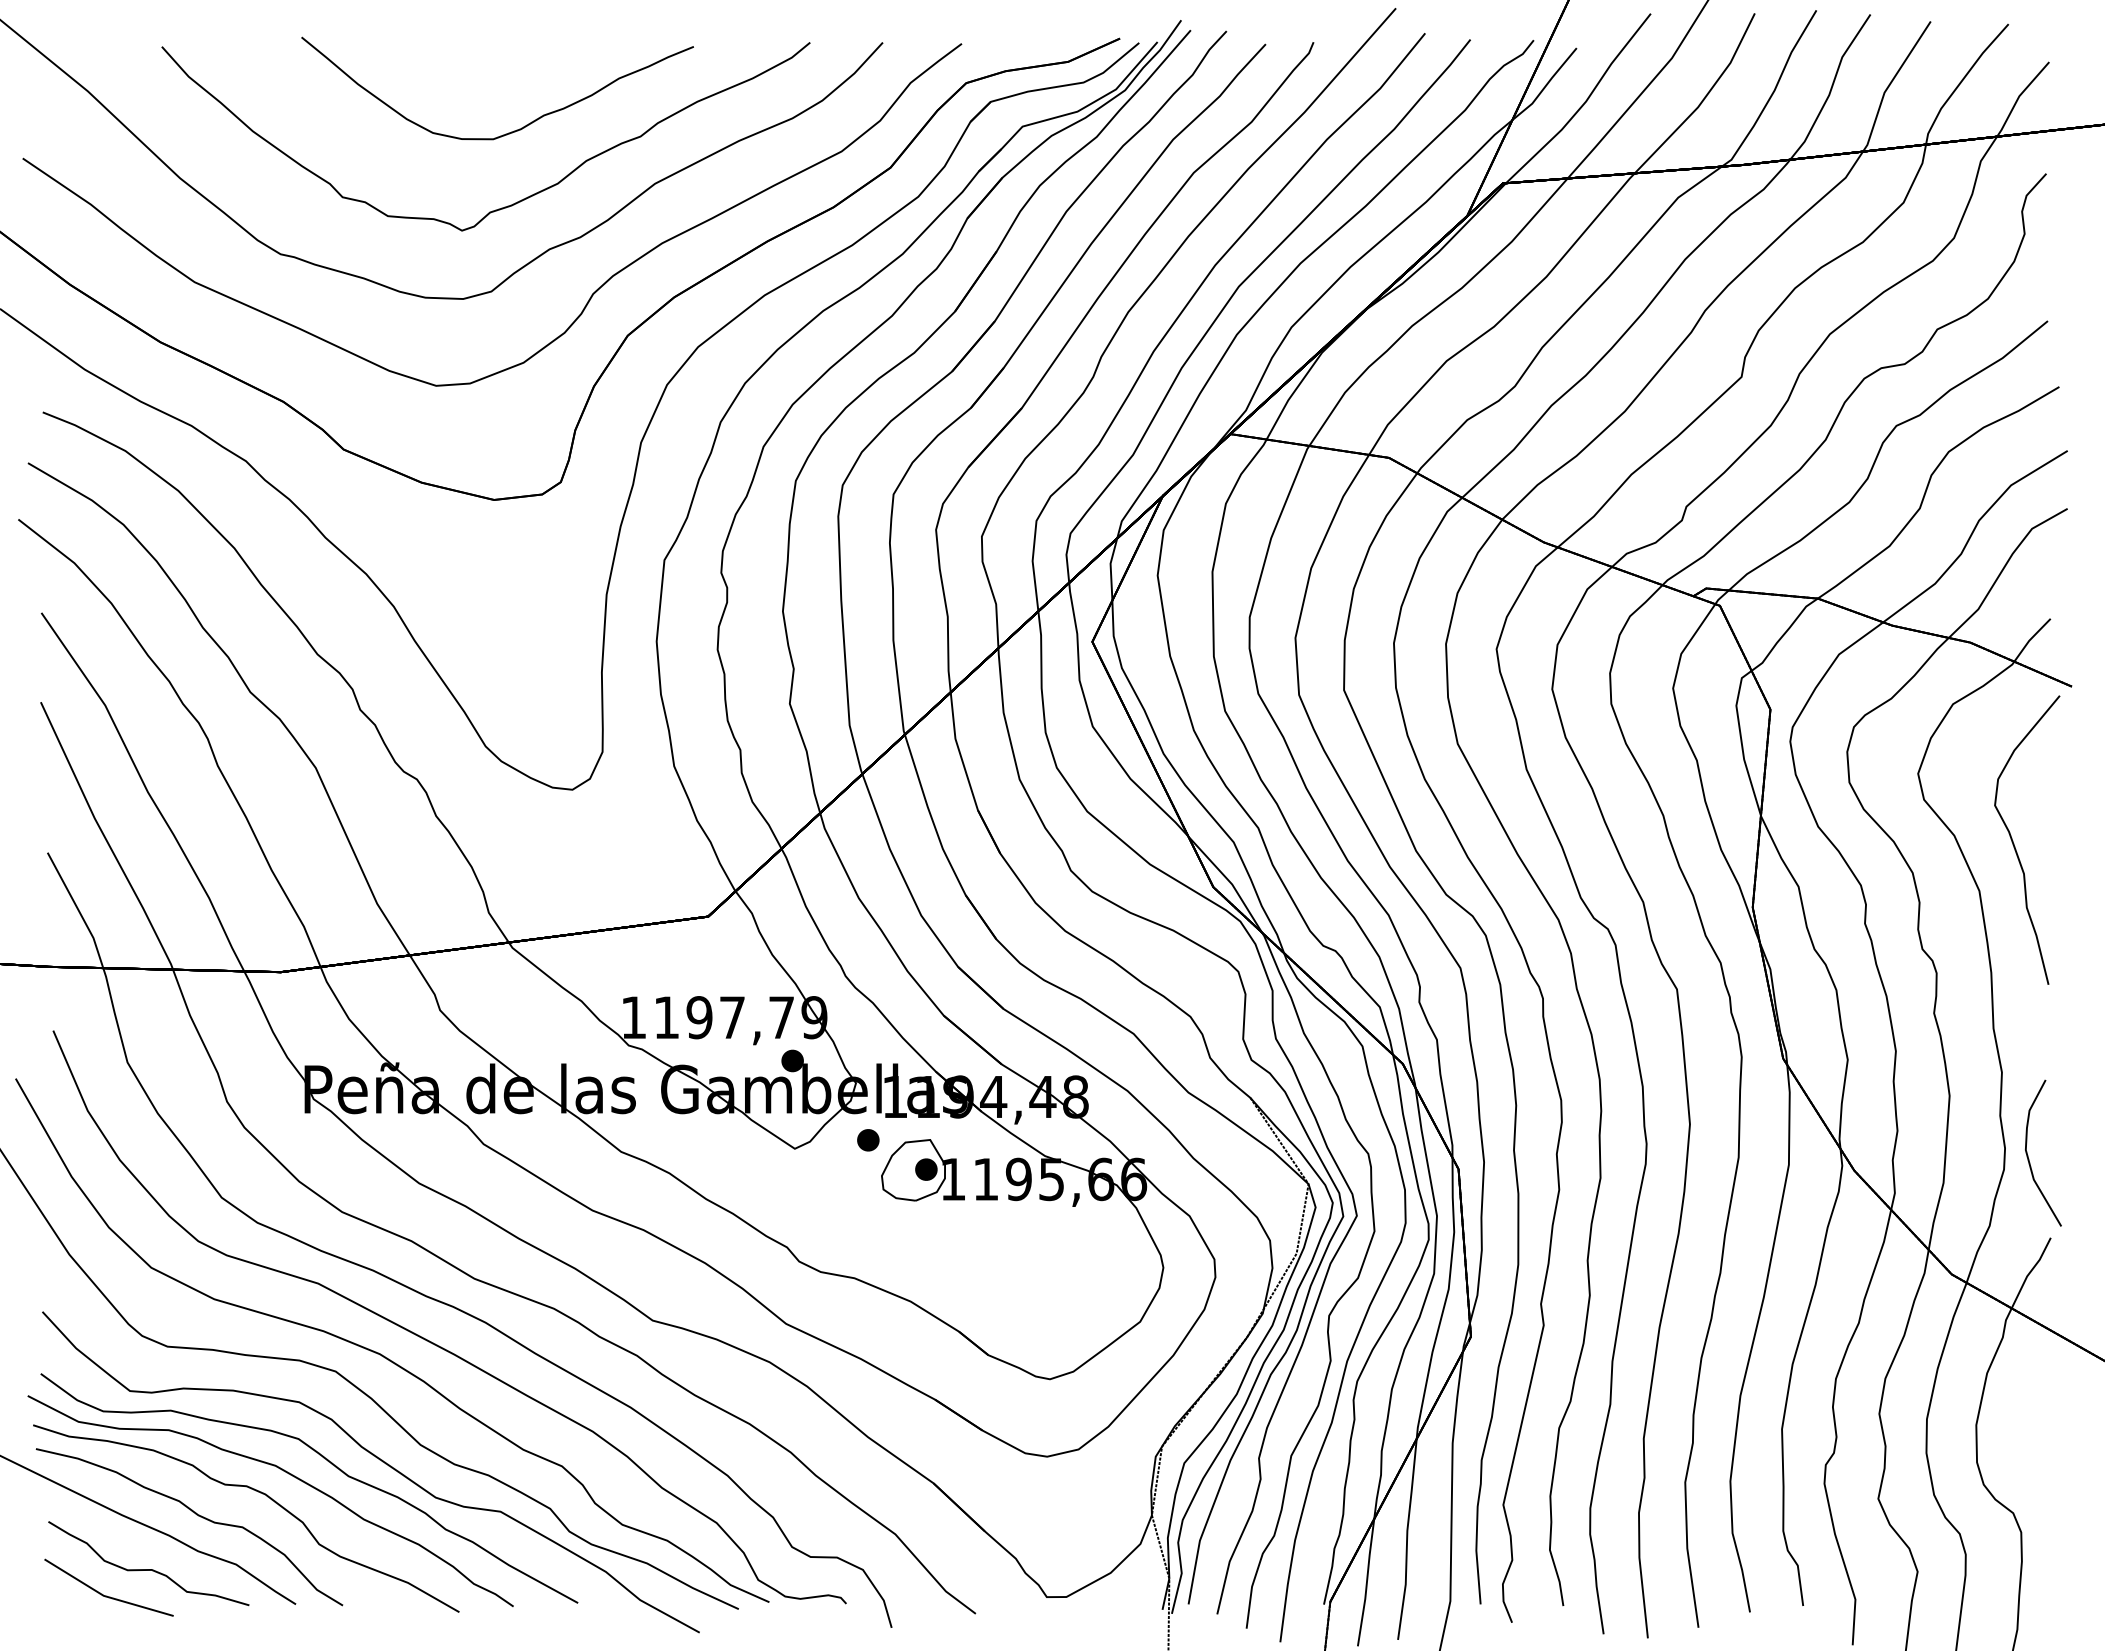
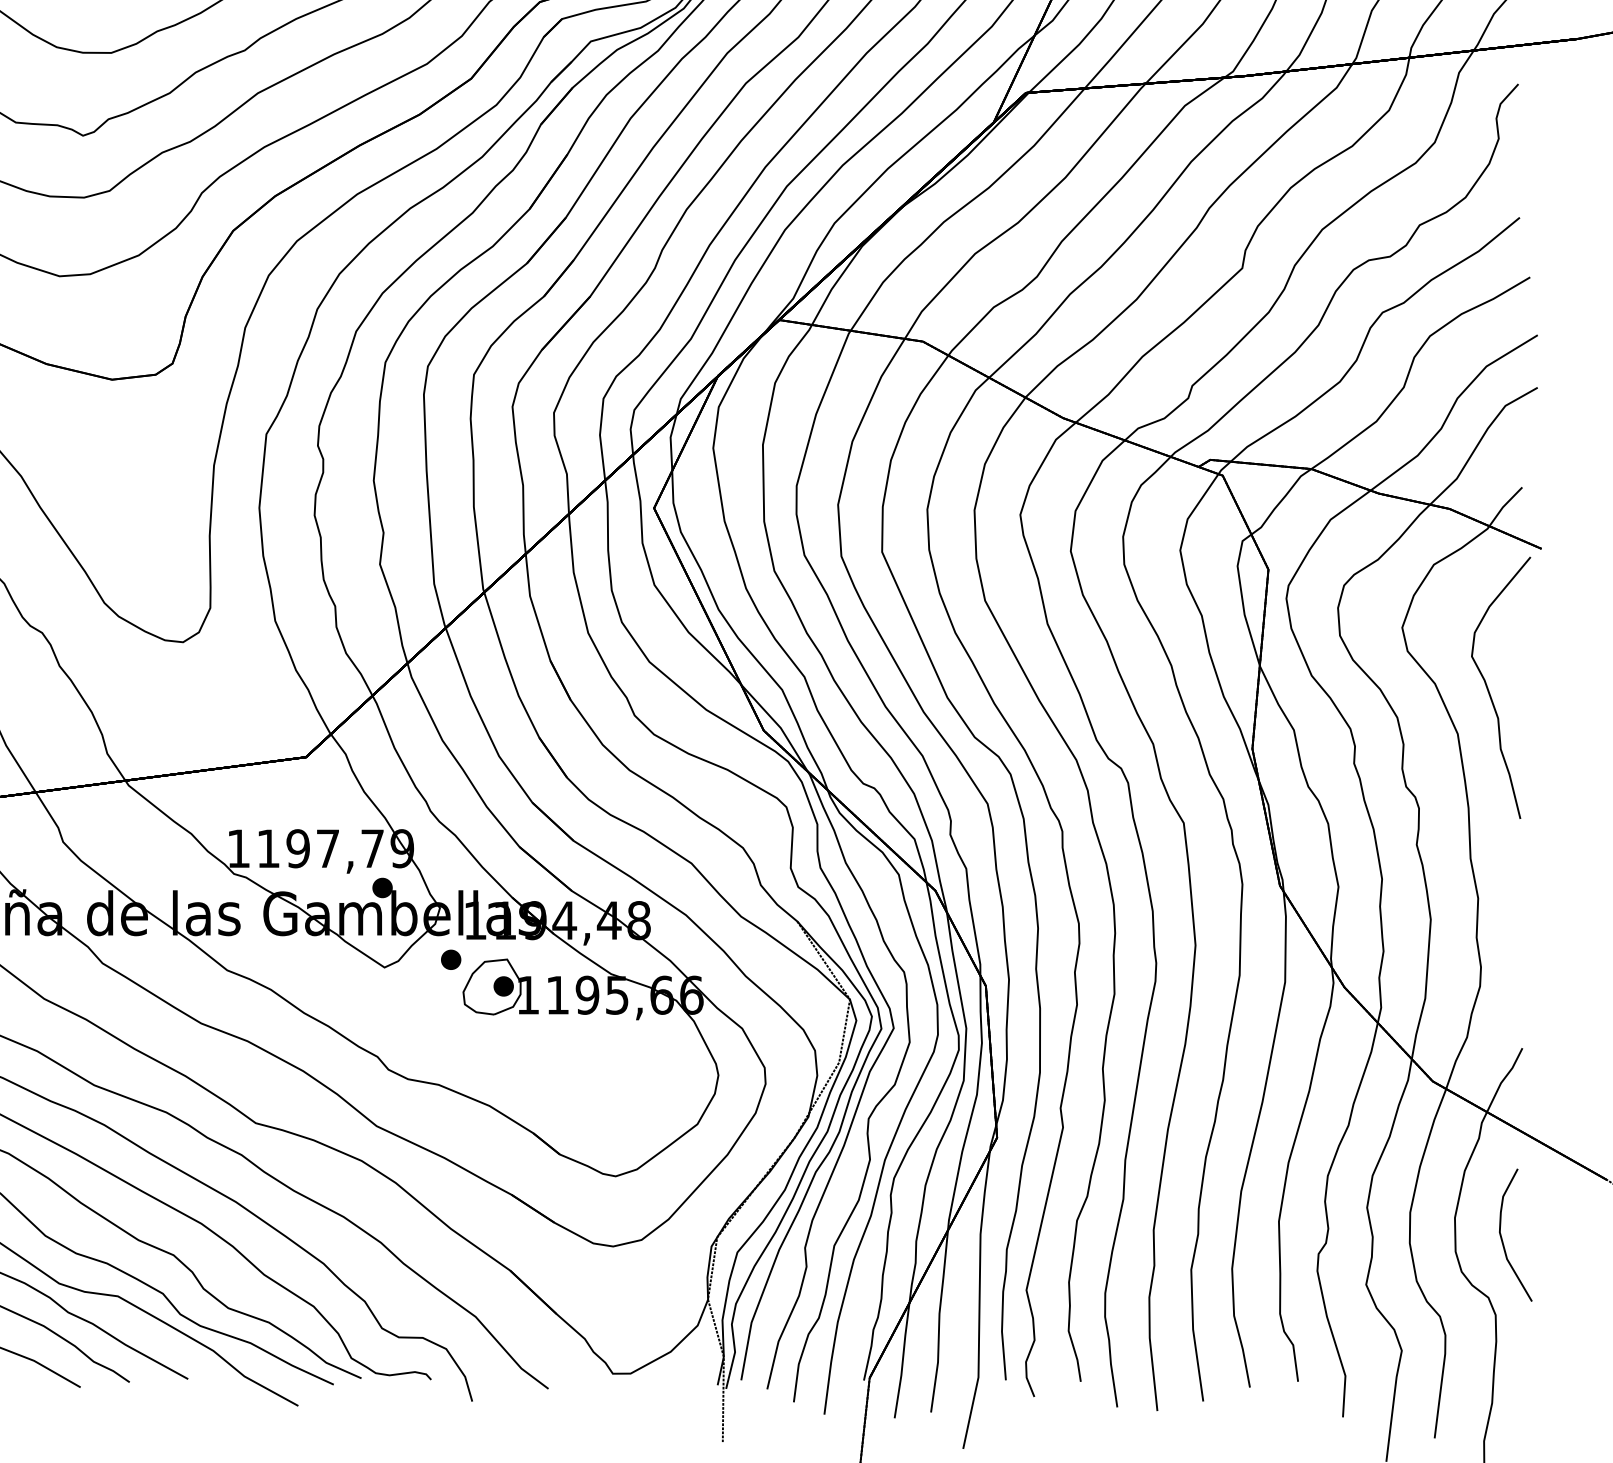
curve: (2028, 1155) -> (1502, 1237), moved

